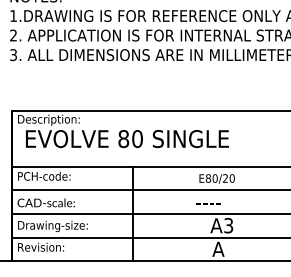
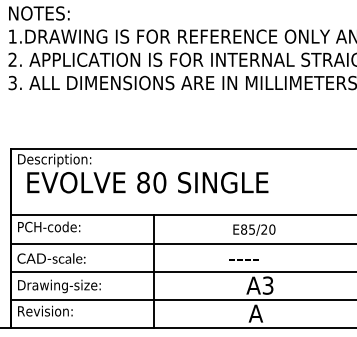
text: (215, 178) -> (252, 229), E80/20 -> E85/20

